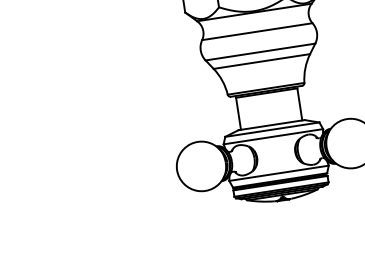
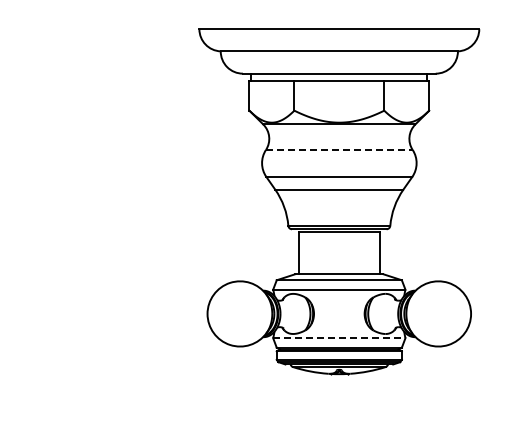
line: (257, 31) -> (339, 149), solid -> dashed
line: (279, 173) -> (339, 338), solid -> dashed

